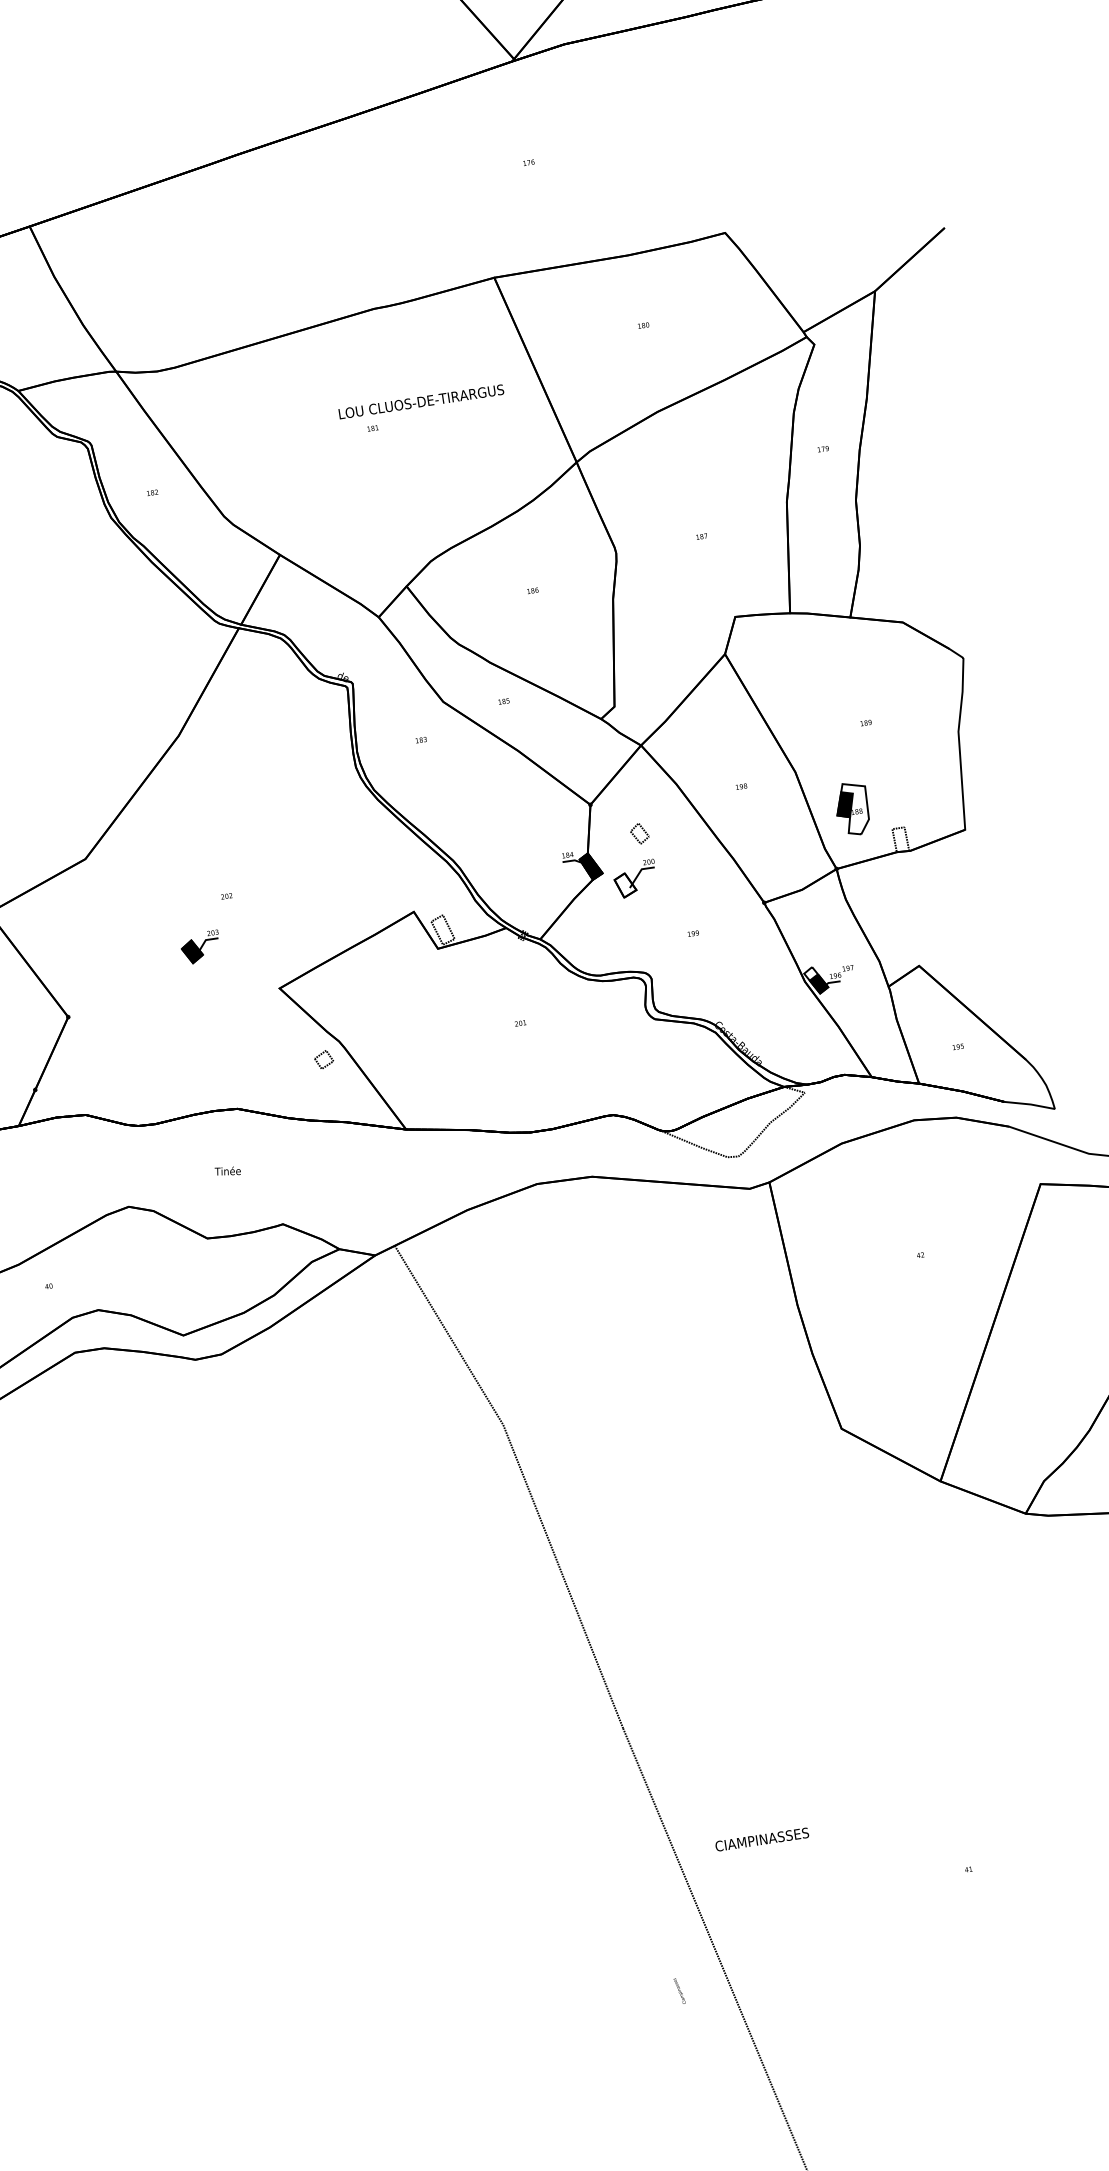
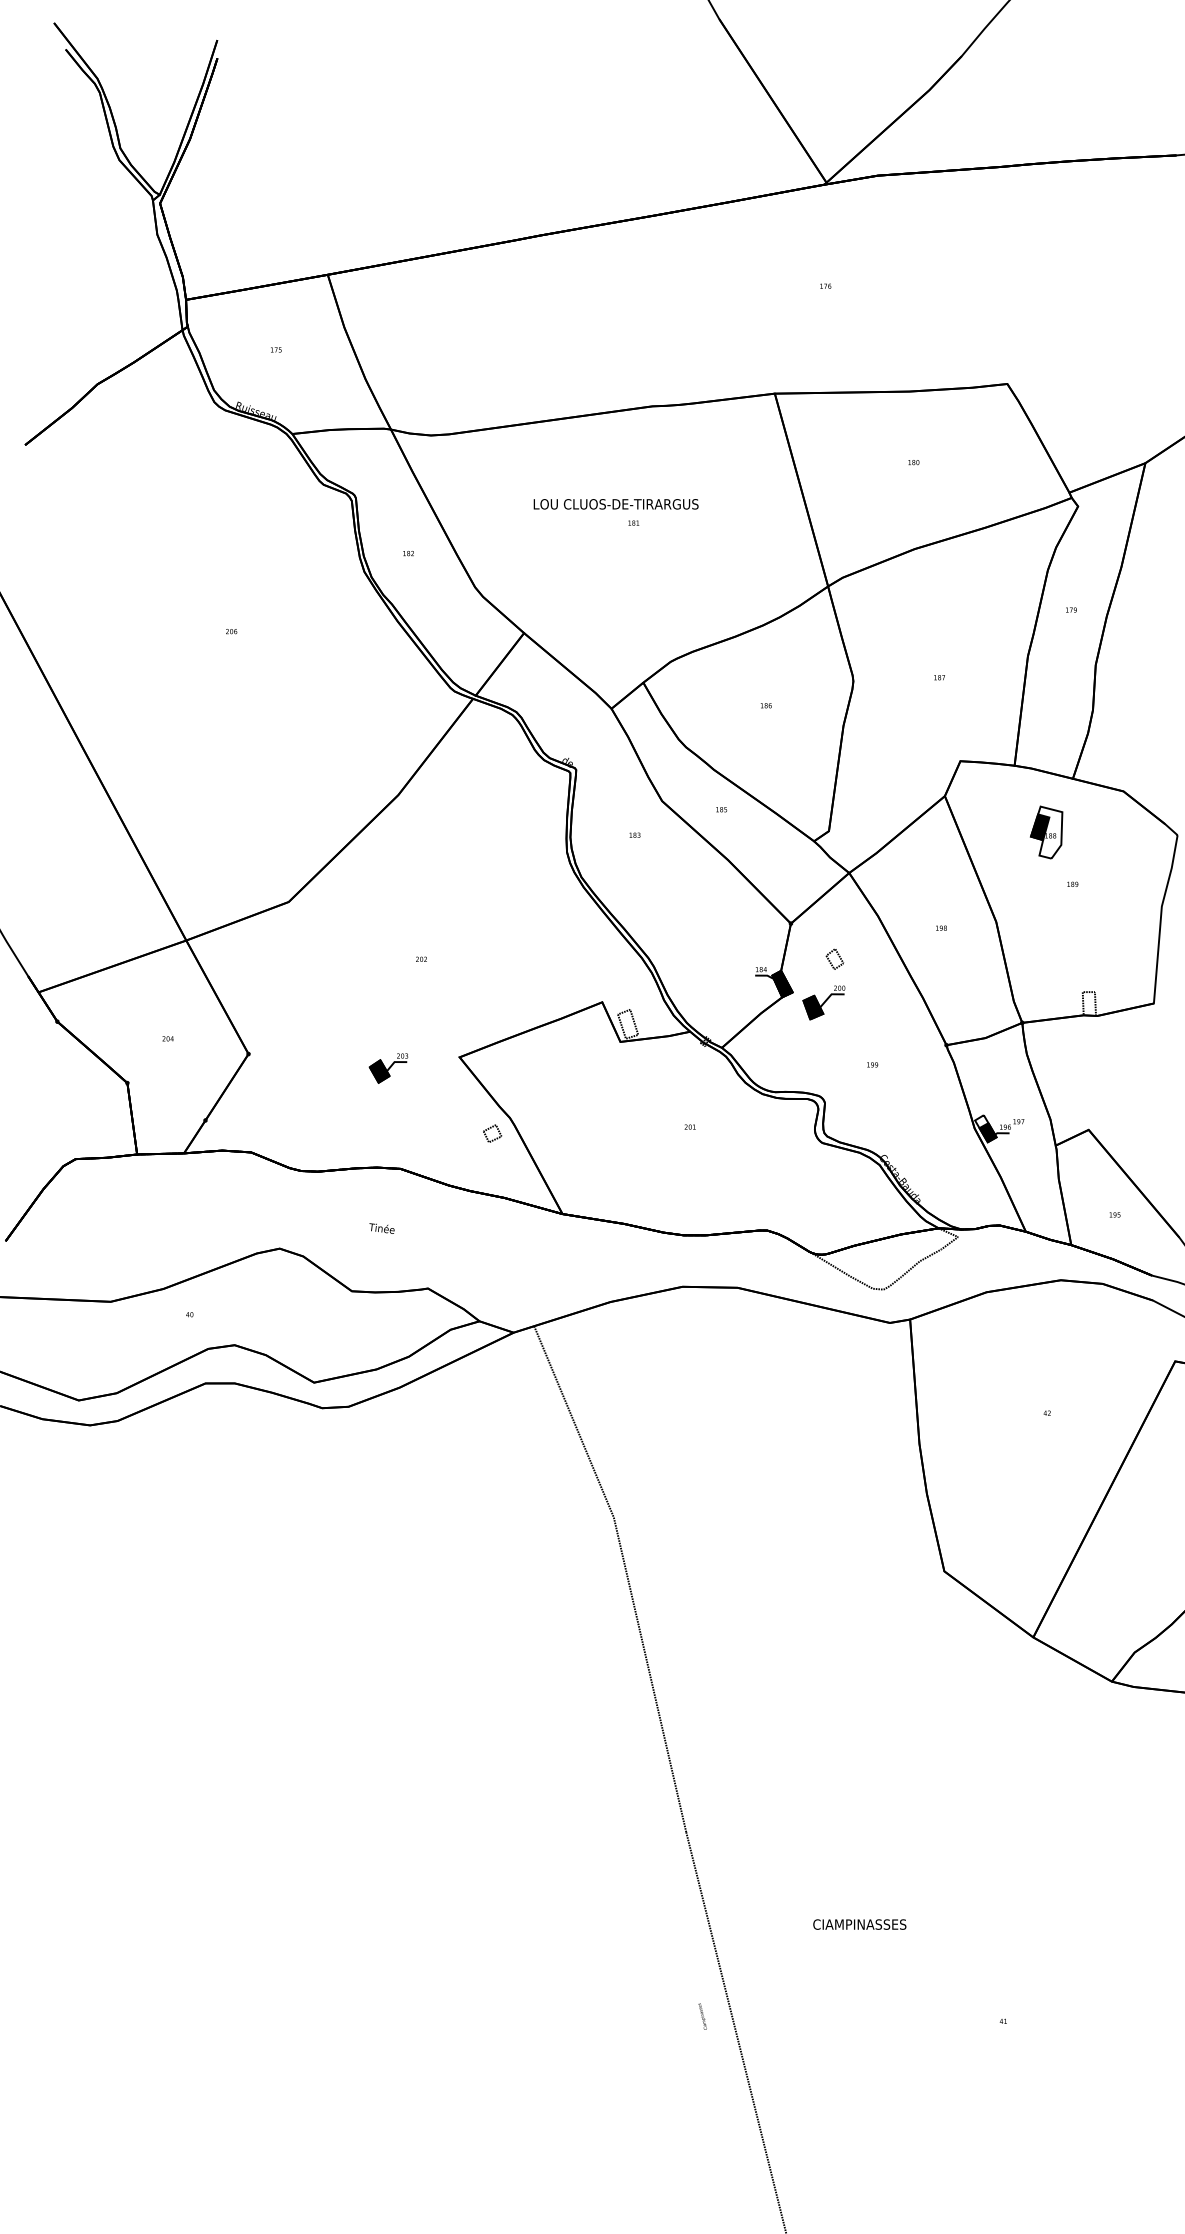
text: (420, 402) -> (615, 504), moved
part: (852, 809) -> (1046, 832), moved
fill: (625, 885) -> (813, 1007), added
part: (200, 947) -> (388, 1068), moved
text: (761, 1839) -> (859, 1924), moved
text: (679, 1991) -> (702, 2016), moved

